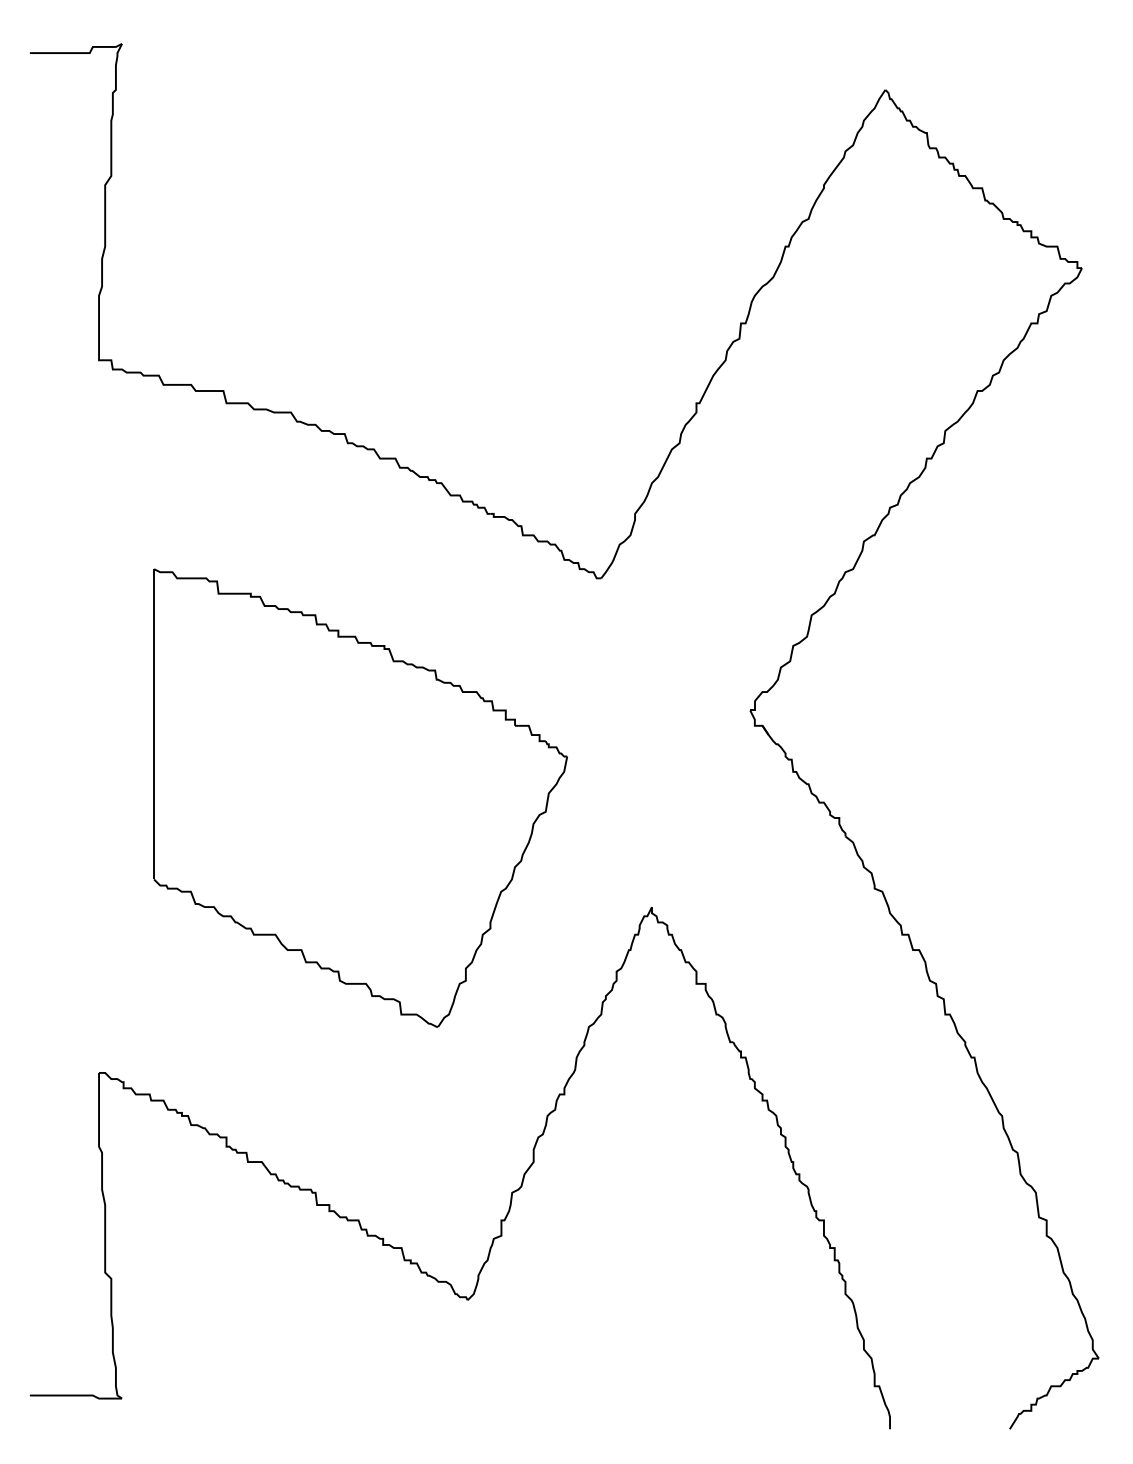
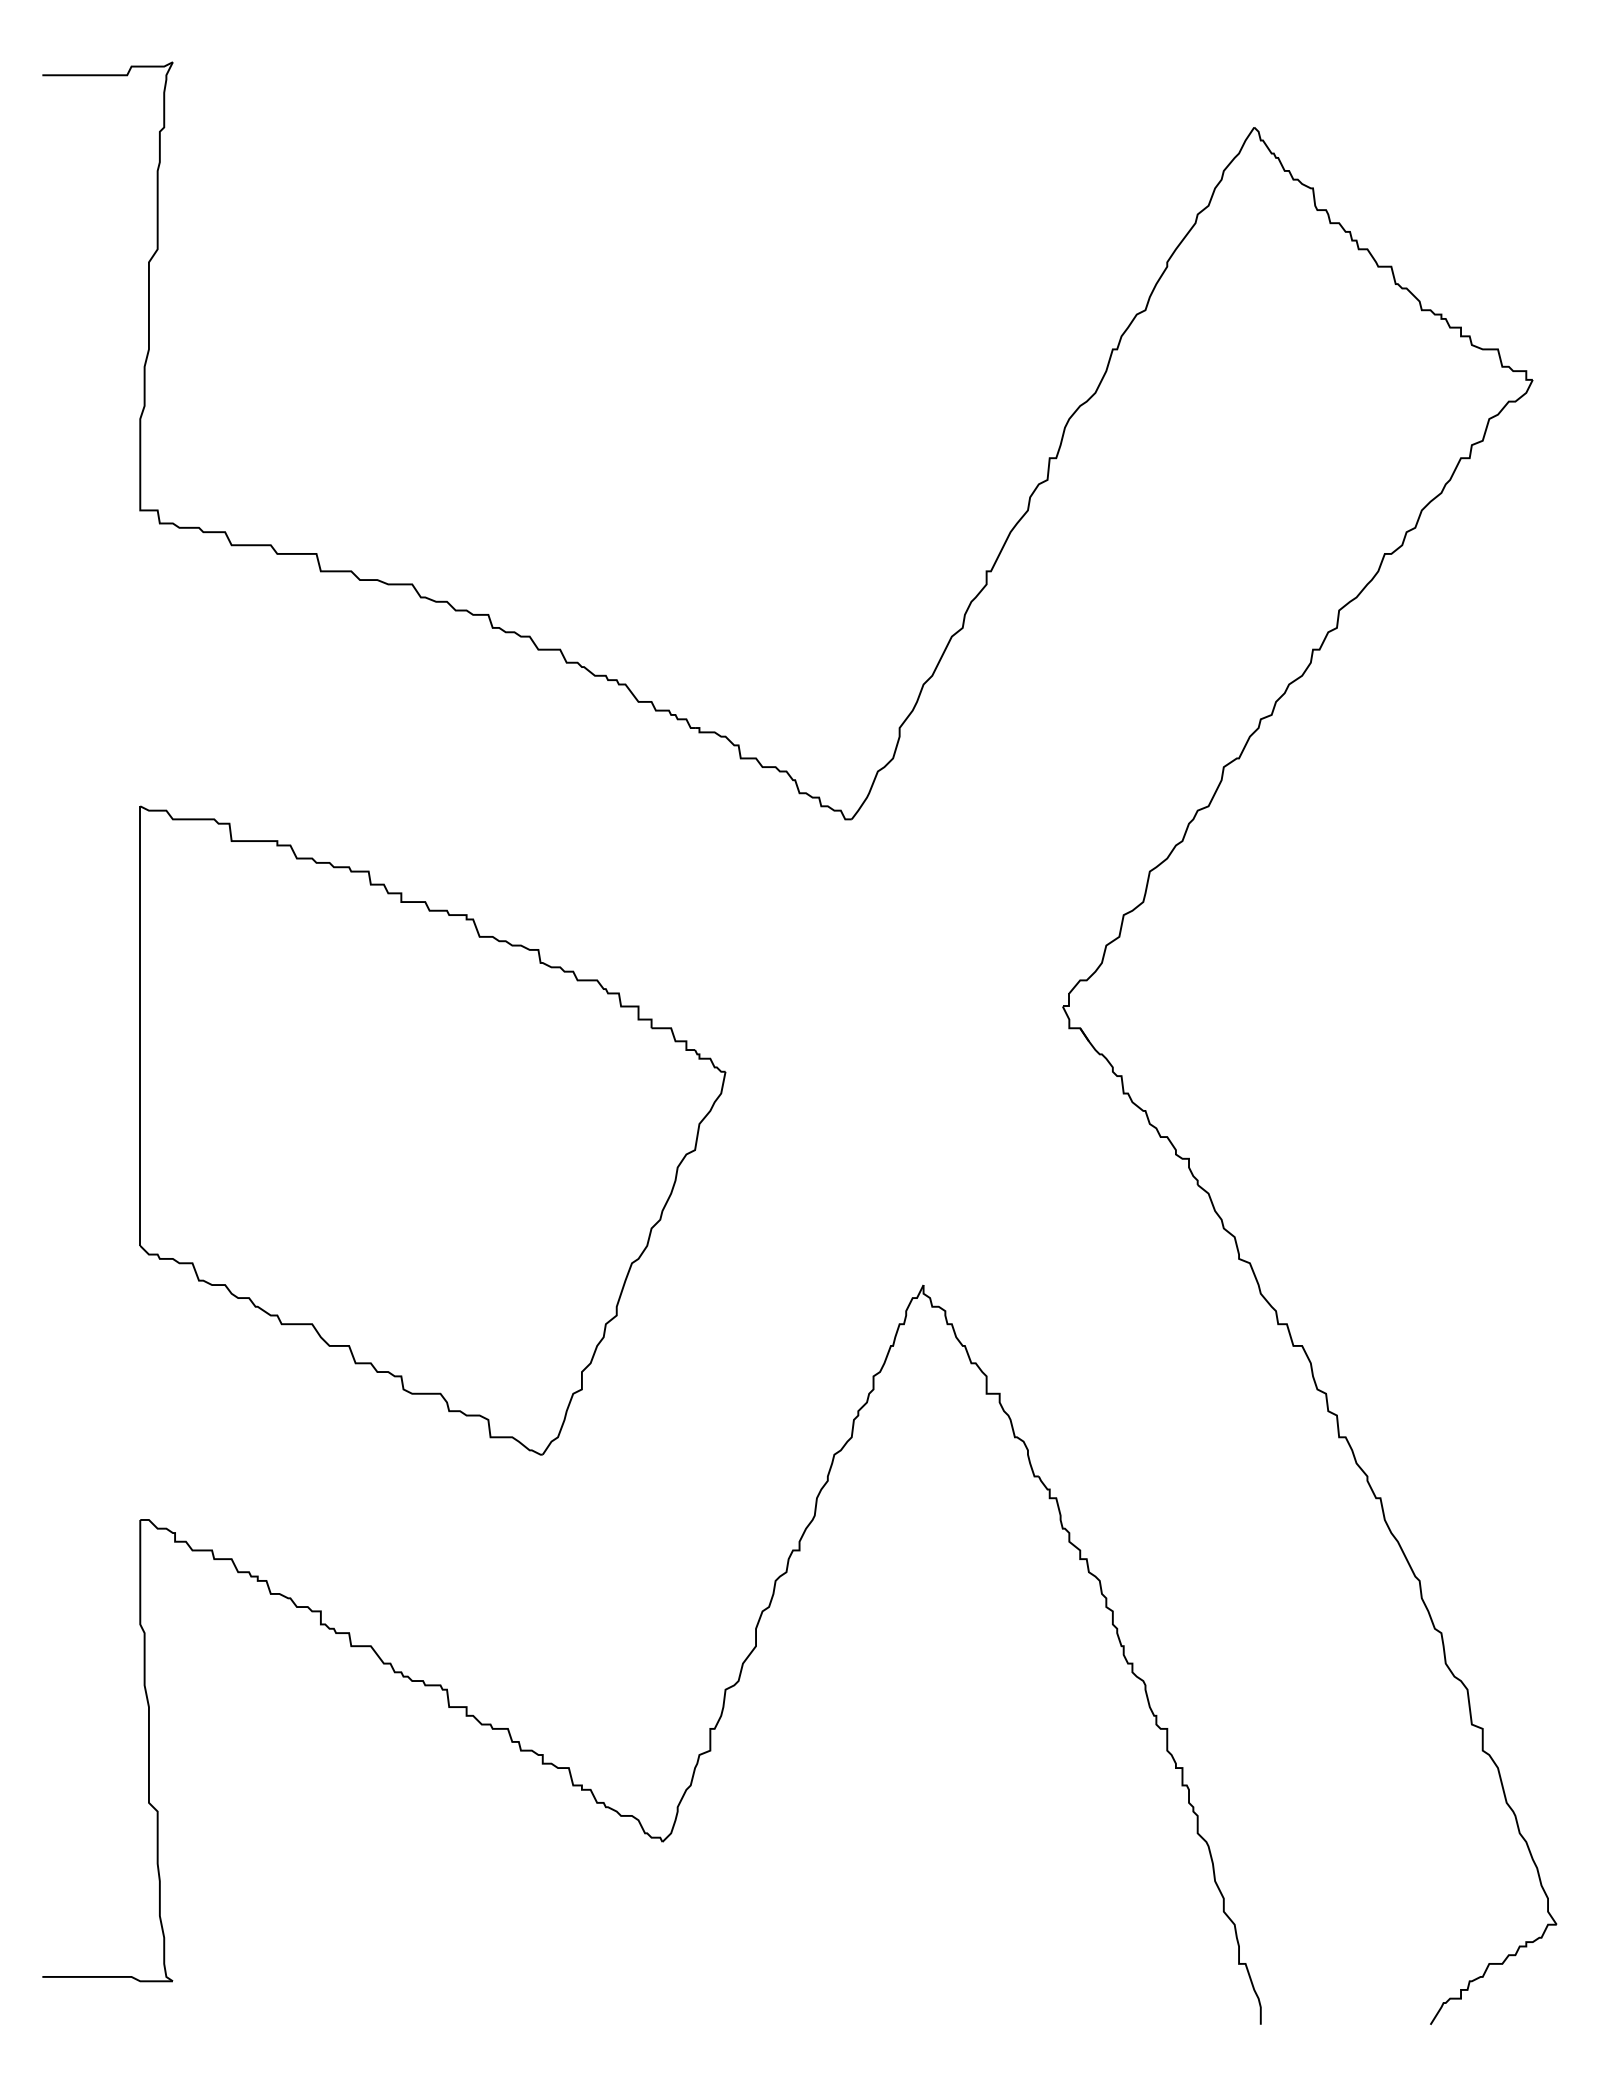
part: (360, 798) -> (432, 1130), moved

